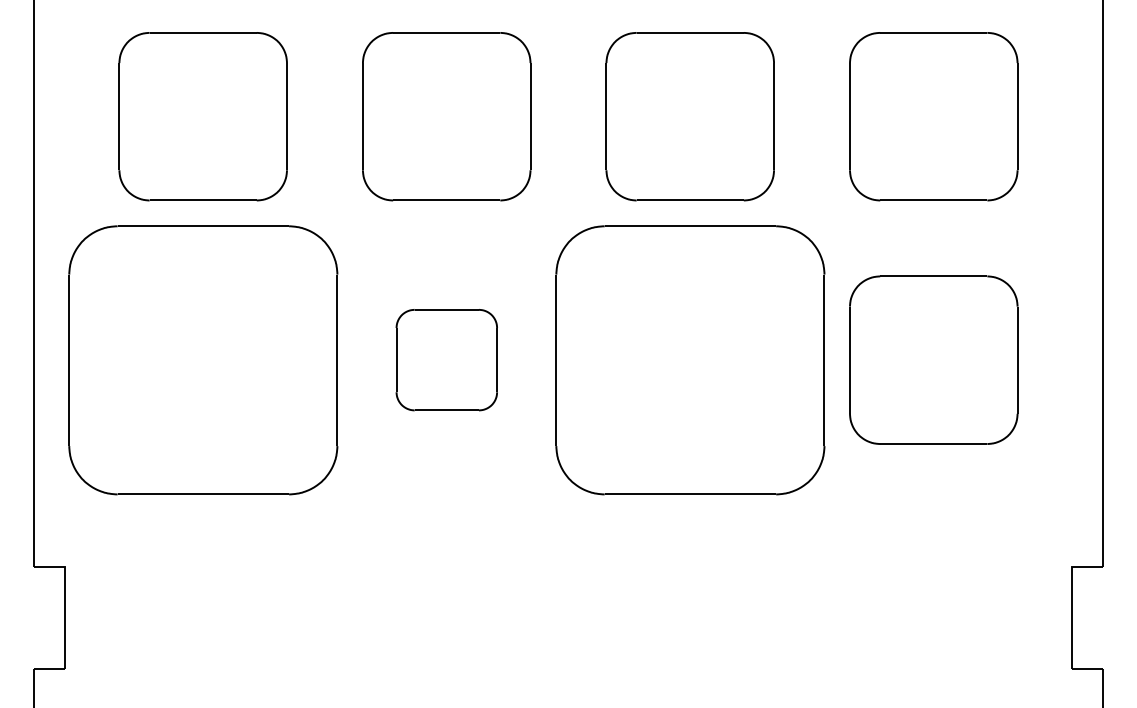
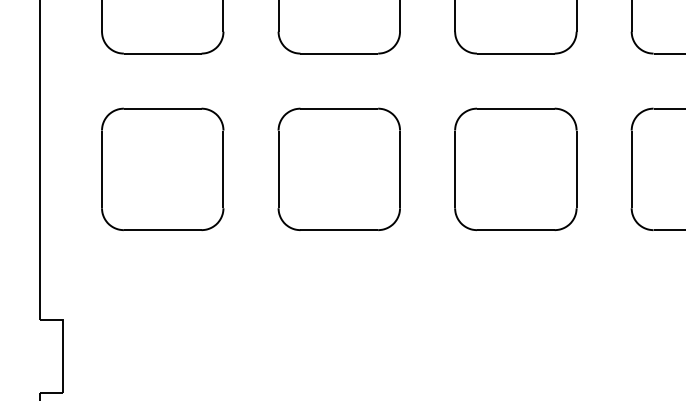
part: (202, 359) -> (162, 168), size x0.62
part: (446, 359) -> (339, 168), size x1.67
part: (689, 359) -> (515, 168), size x0.62

